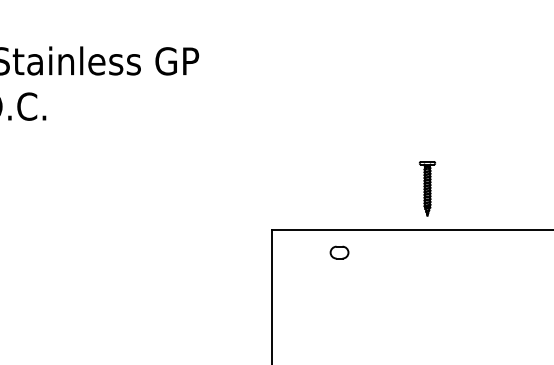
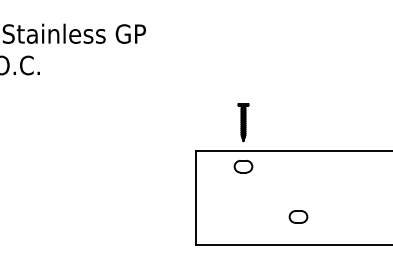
part: (427, 188) -> (243, 122), moved
part: (339, 252) -> (243, 166), size x1.43
part: (418, 324) -> (298, 216), added

